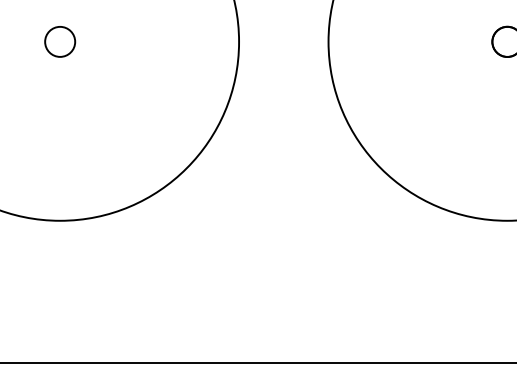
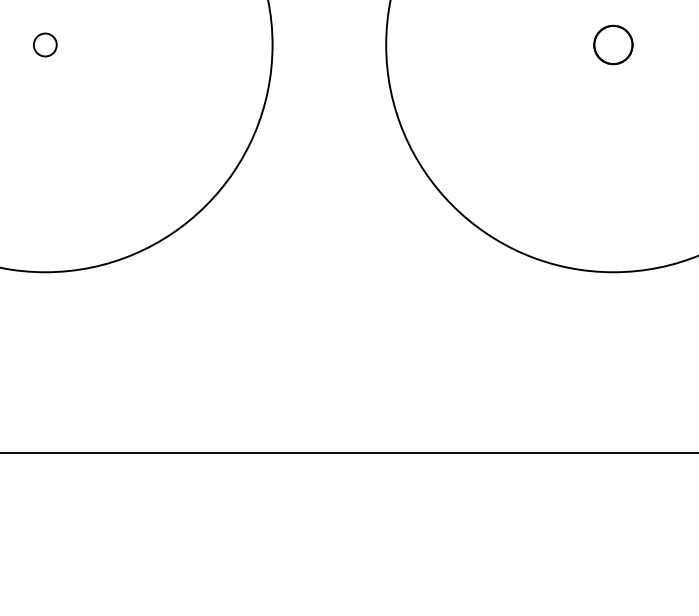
circle: (60, 41) -> (45, 44), size x0.6

